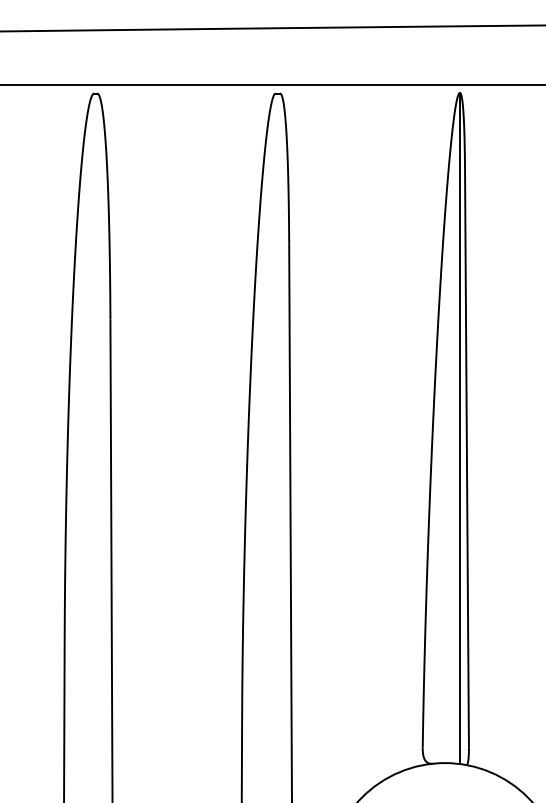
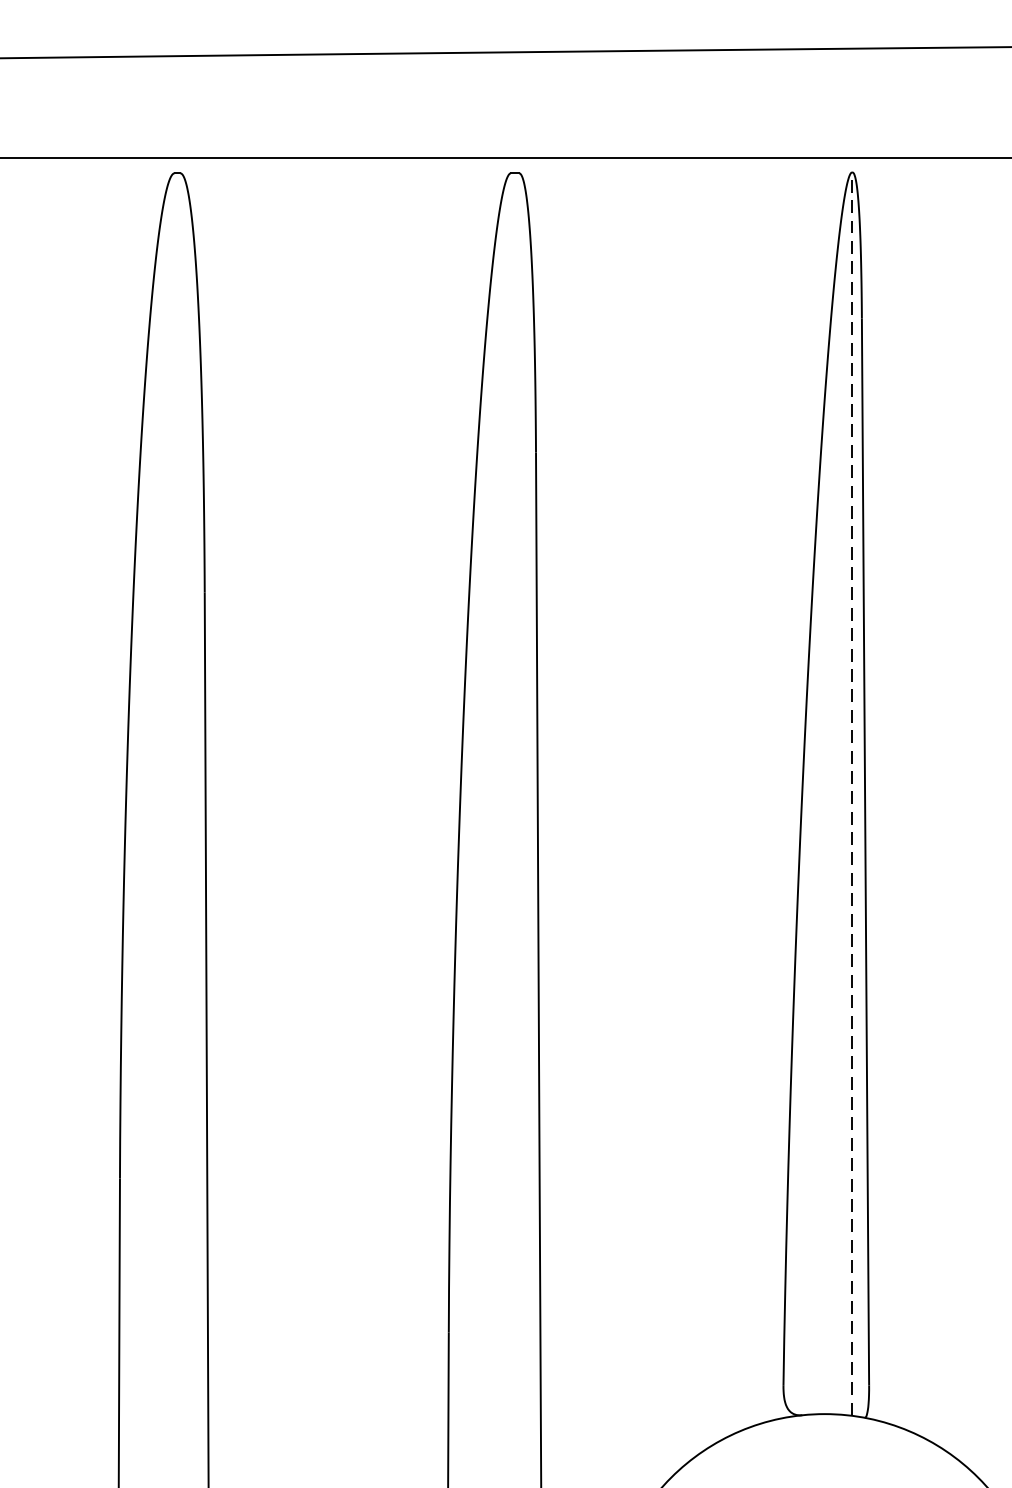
line: (459, 428) -> (851, 794), solid -> dashed

